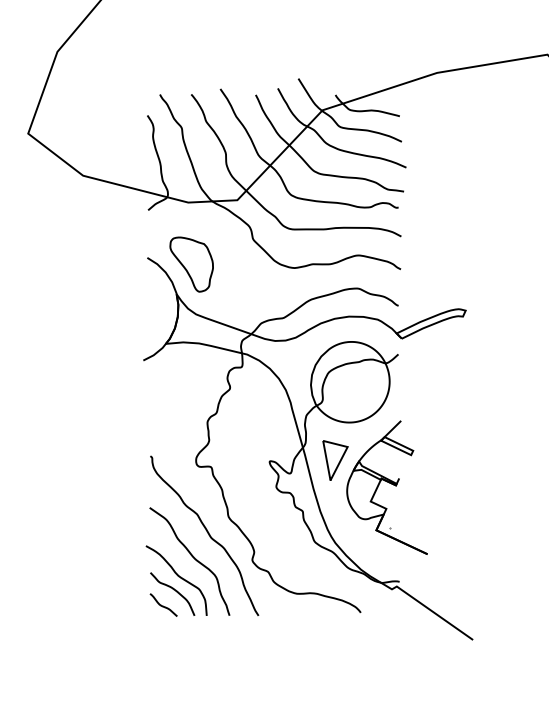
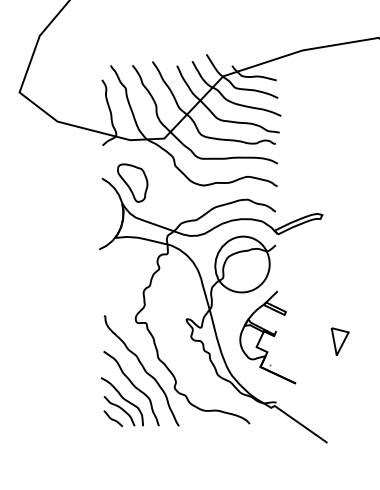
part: (334, 460) -> (339, 341), moved

